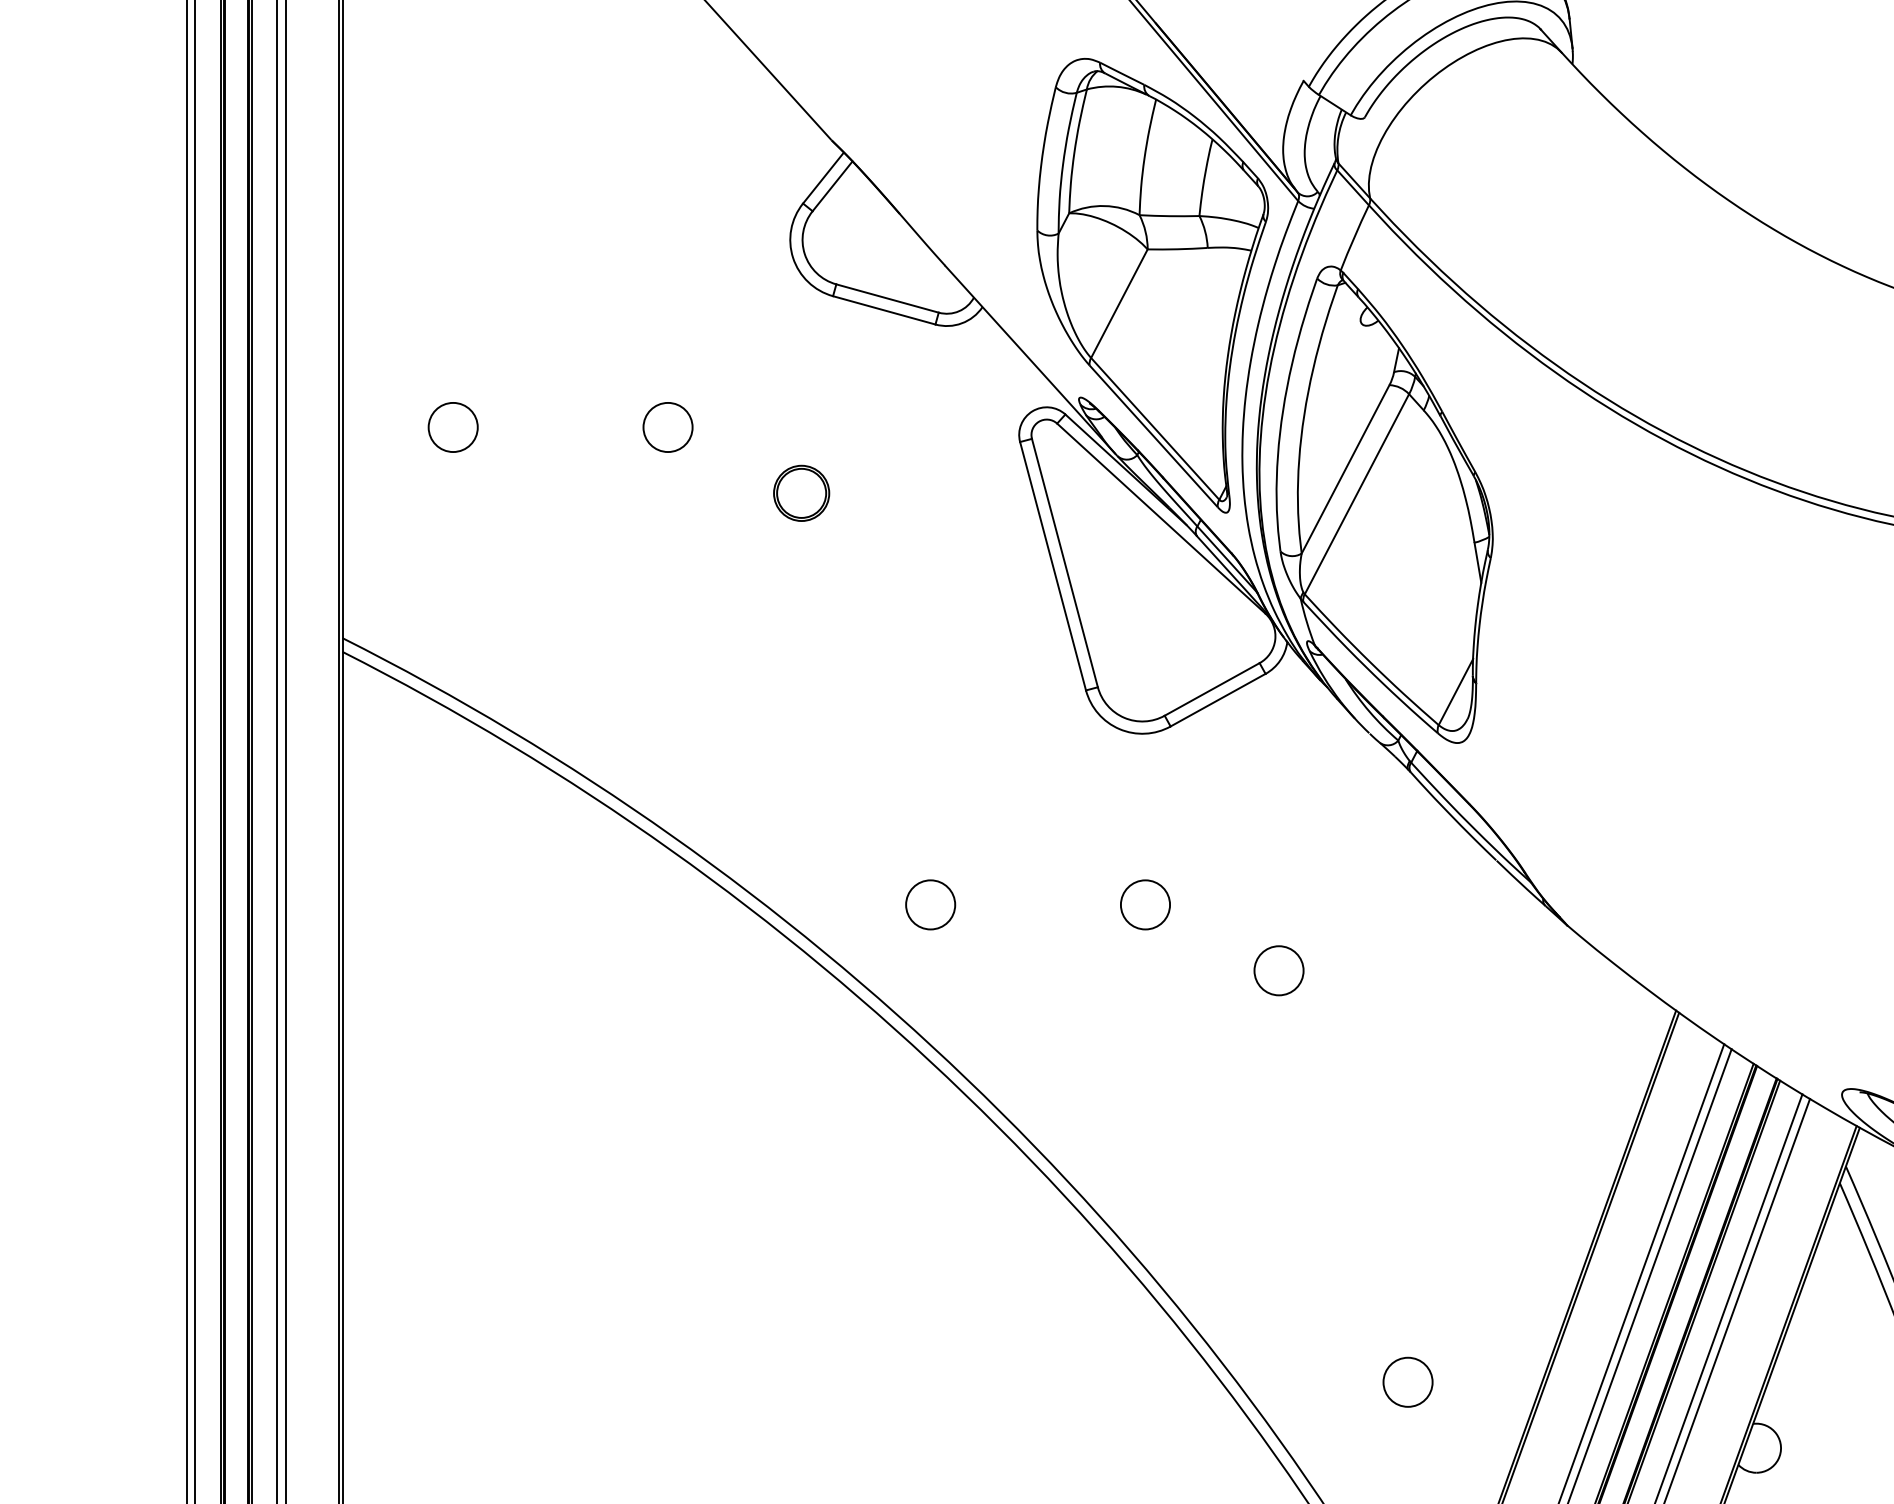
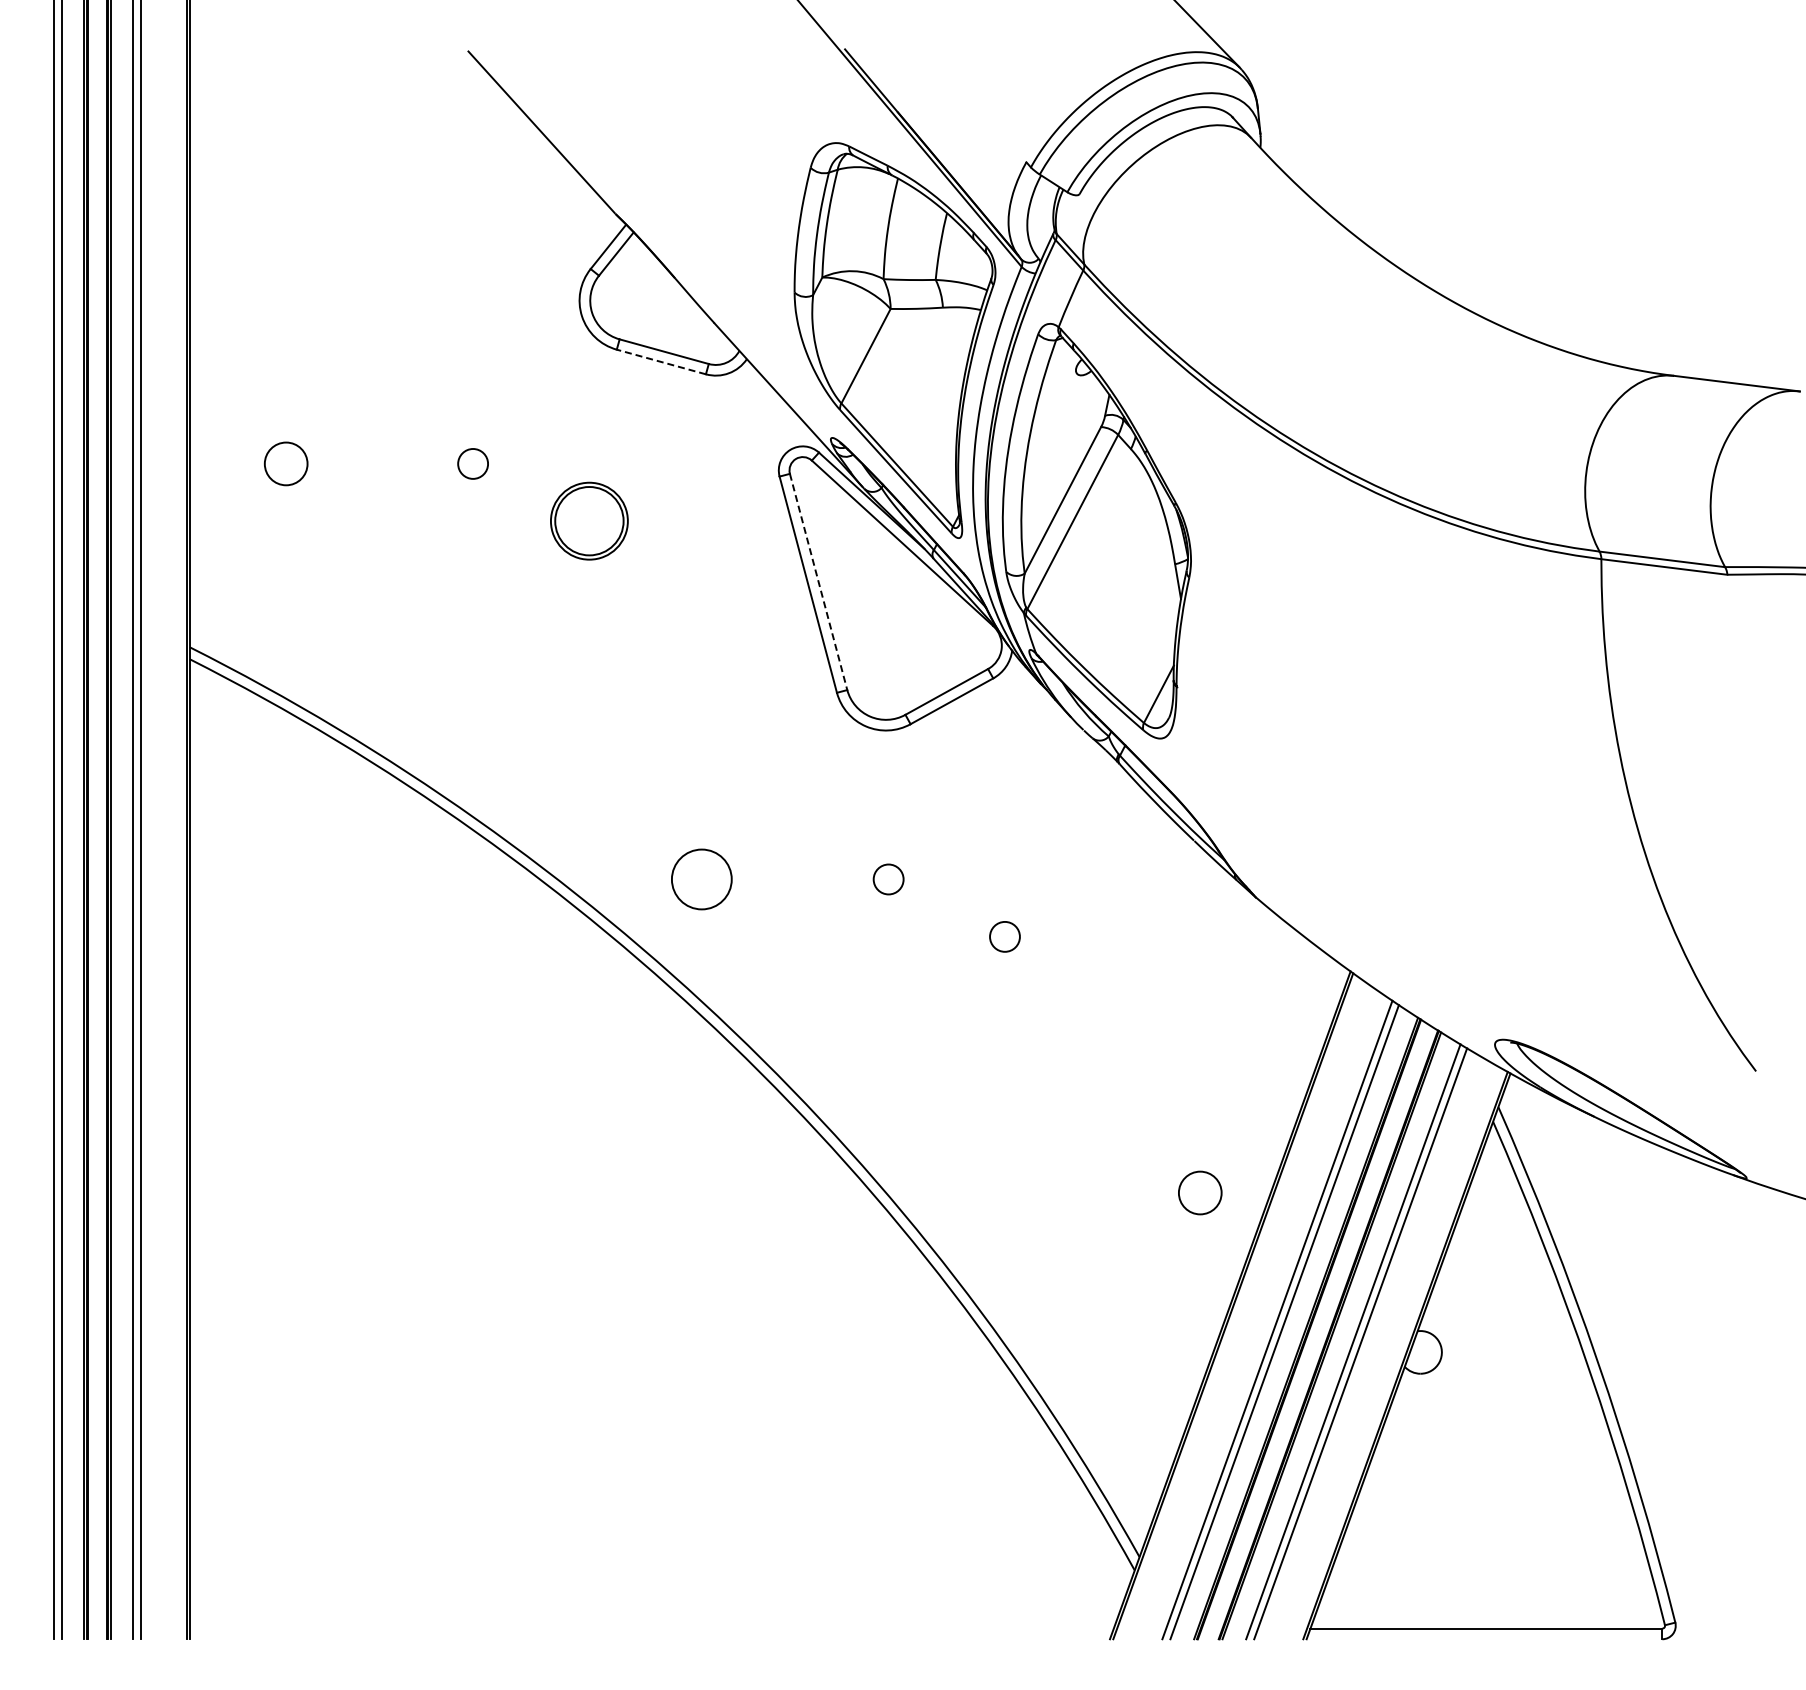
line: (883, 309) -> (660, 361), solid -> dashed
circle: (667, 426) -> (472, 463), size x0.7
part: (801, 493) -> (589, 521), size x1.6
line: (1064, 562) -> (818, 581), solid -> dashed
circle: (930, 904) -> (701, 879), size x1.4
circle: (1145, 904) -> (888, 879), size x0.7
circle: (1278, 970) -> (1004, 936), size x0.7
circle: (1408, 1381) -> (1200, 1192), moved

